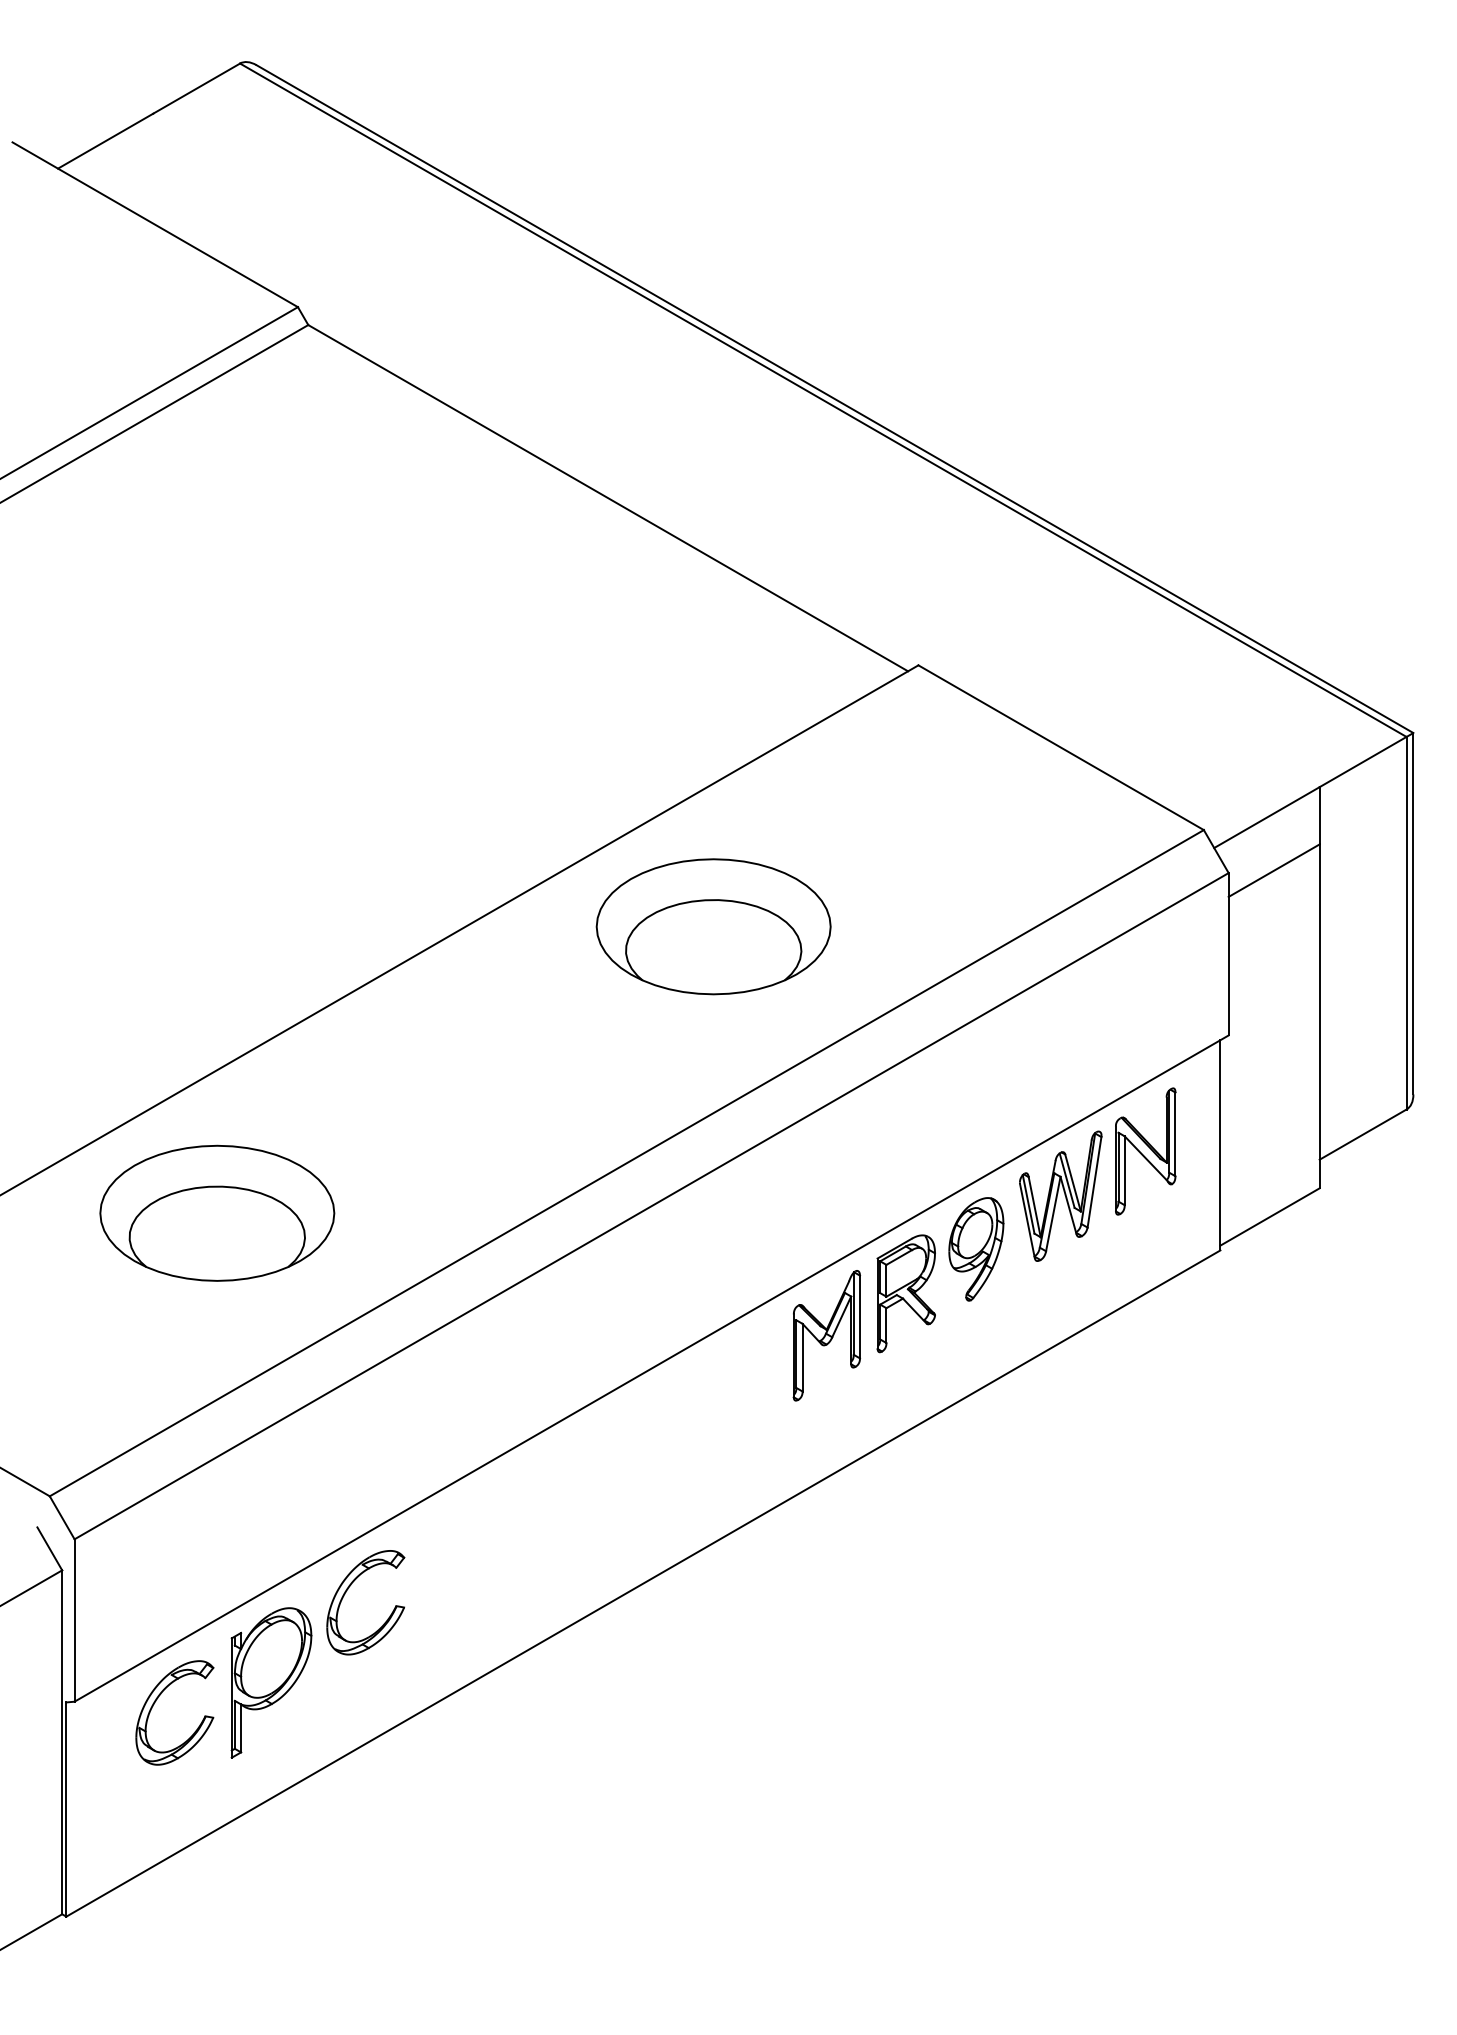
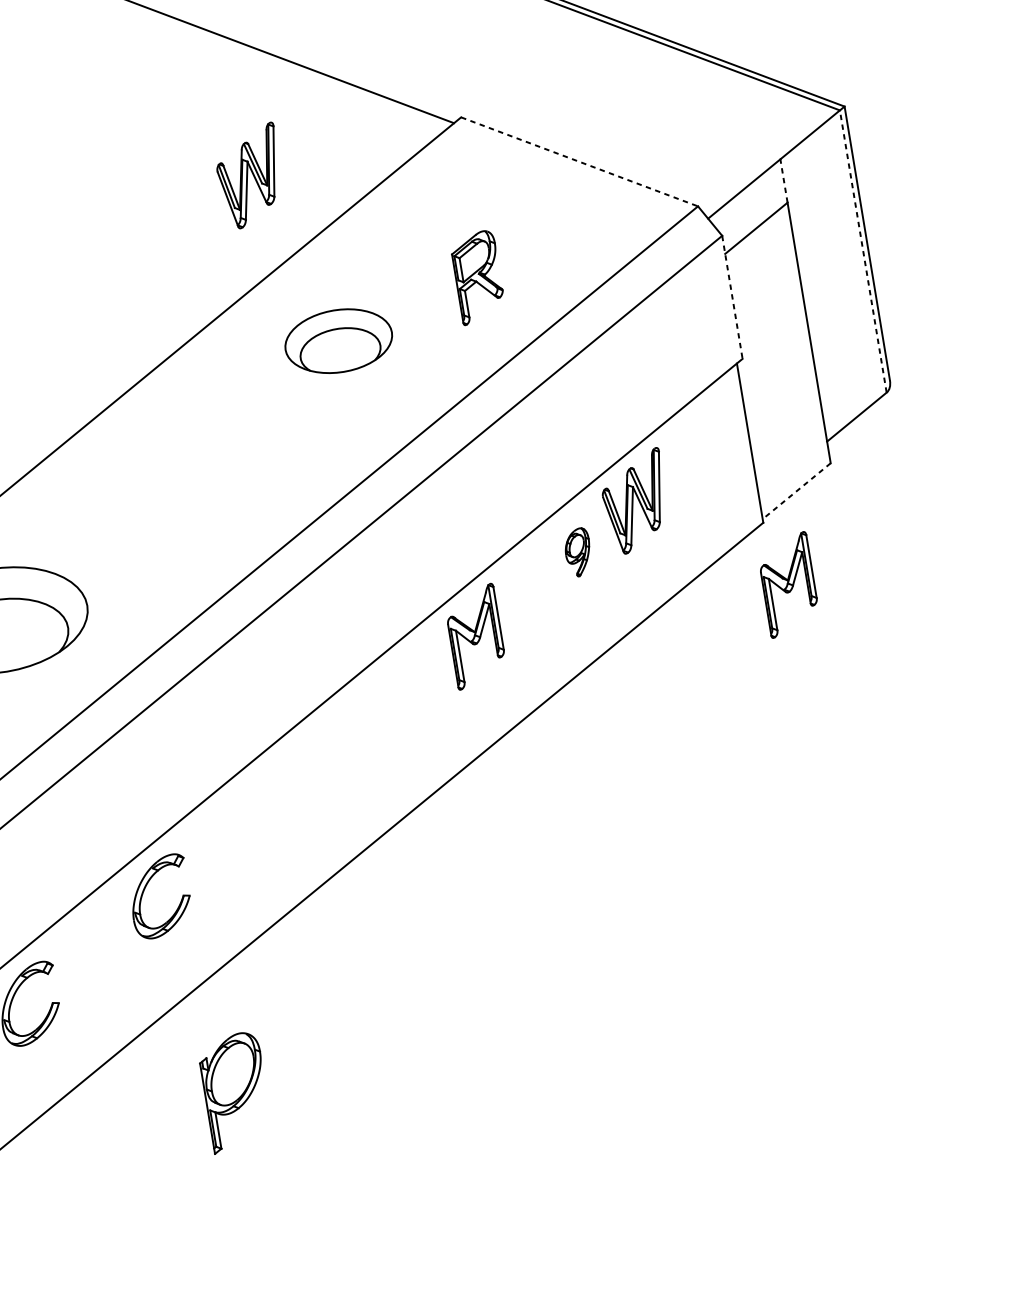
part: (634, 695) -> (249, 175), added
line: (1061, 747) -> (579, 161), solid -> dashed
line: (1319, 815) -> (783, 180), solid -> dashed
line: (1406, 922) -> (863, 250), solid -> dashed
part: (713, 926) -> (338, 340), size x0.6
line: (1228, 954) -> (732, 297), solid -> dashed
part: (1145, 1151) -> (694, 457), removed
line: (1269, 1217) -> (796, 491), solid -> dashed
part: (976, 1249) -> (578, 552), size x0.6
part: (905, 1293) -> (477, 277), moved
part: (1239, 1335) -> (788, 584), added
part: (271, 1682) -> (235, 1091), moved

